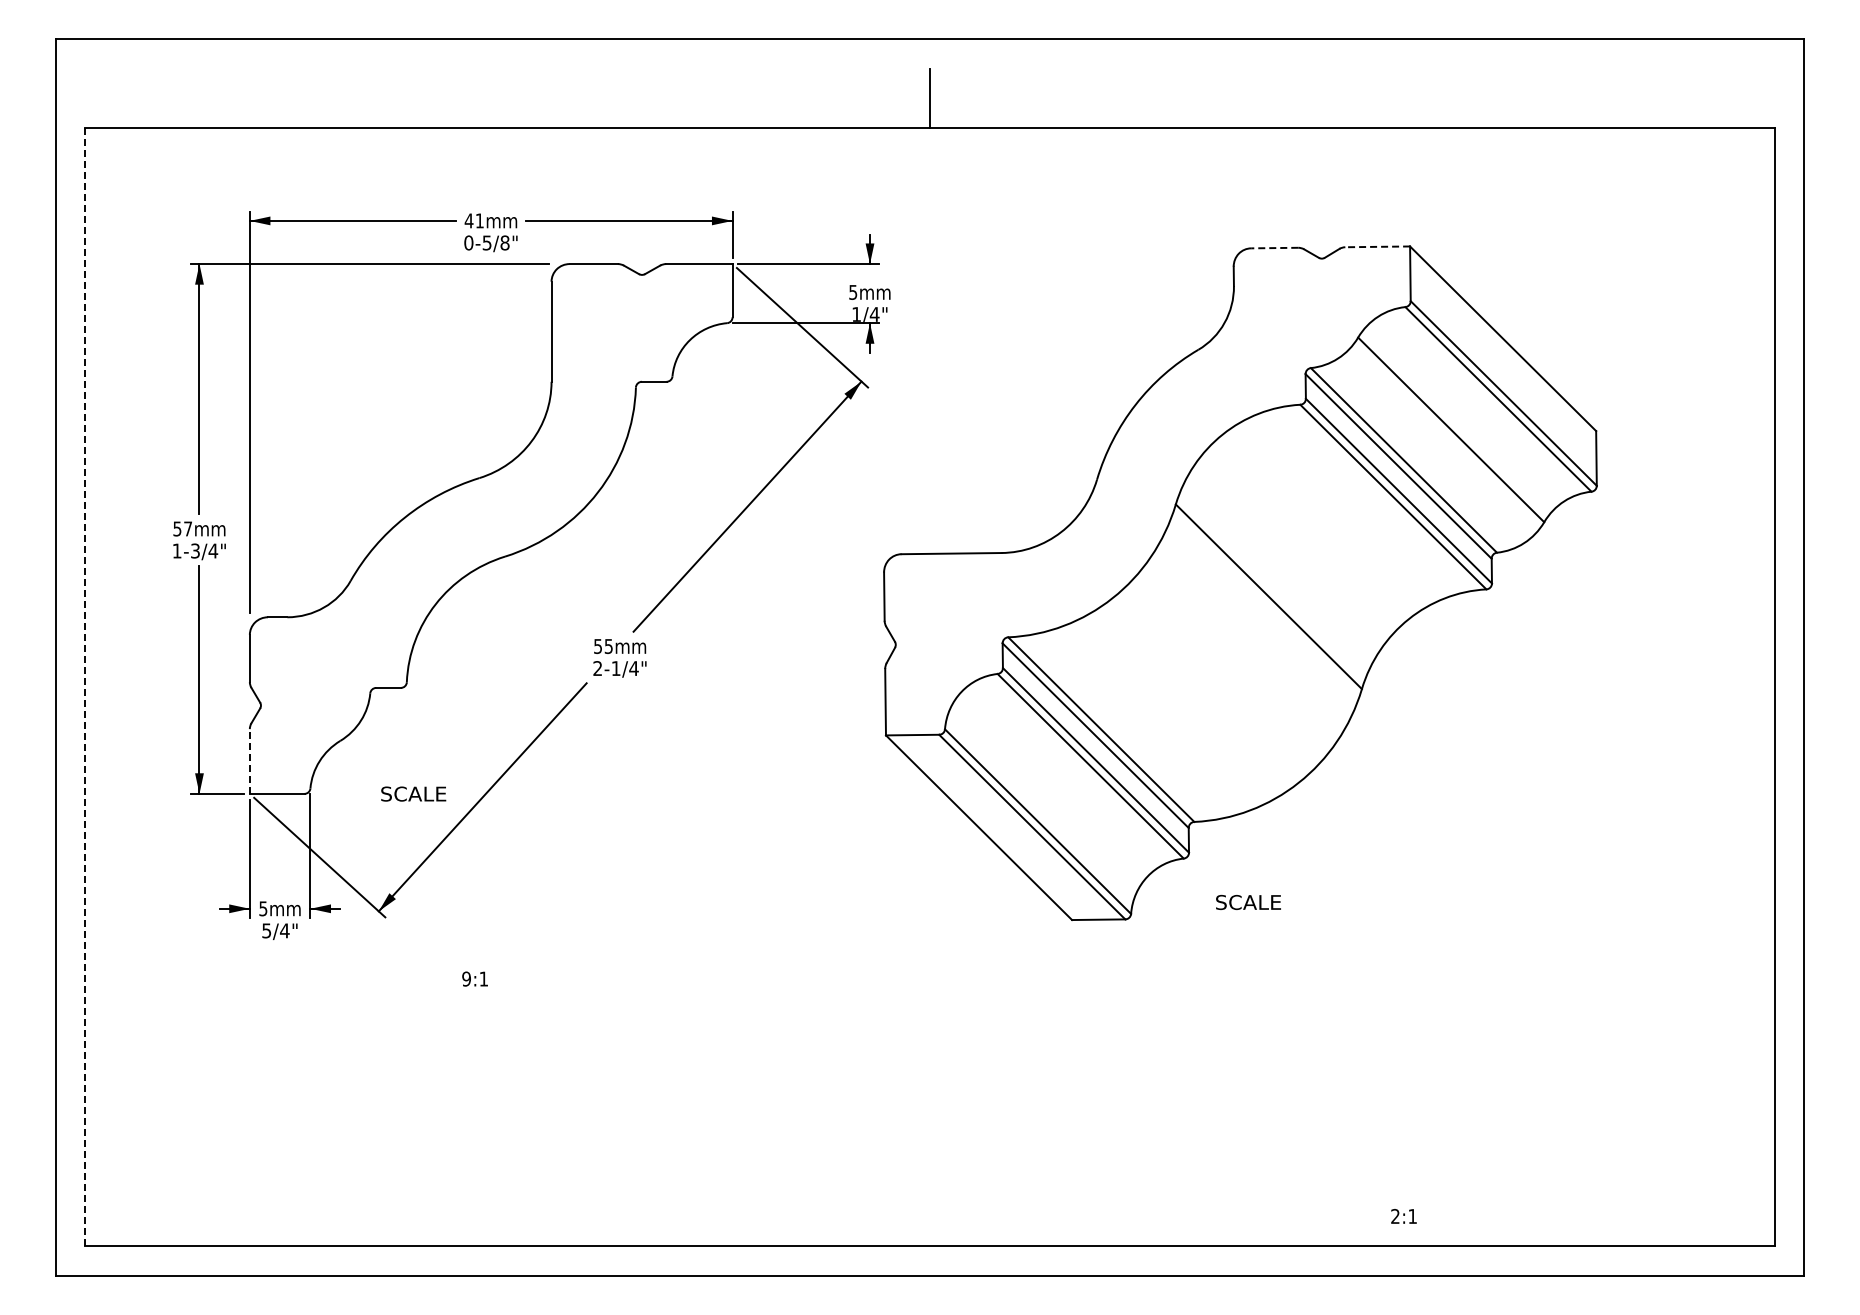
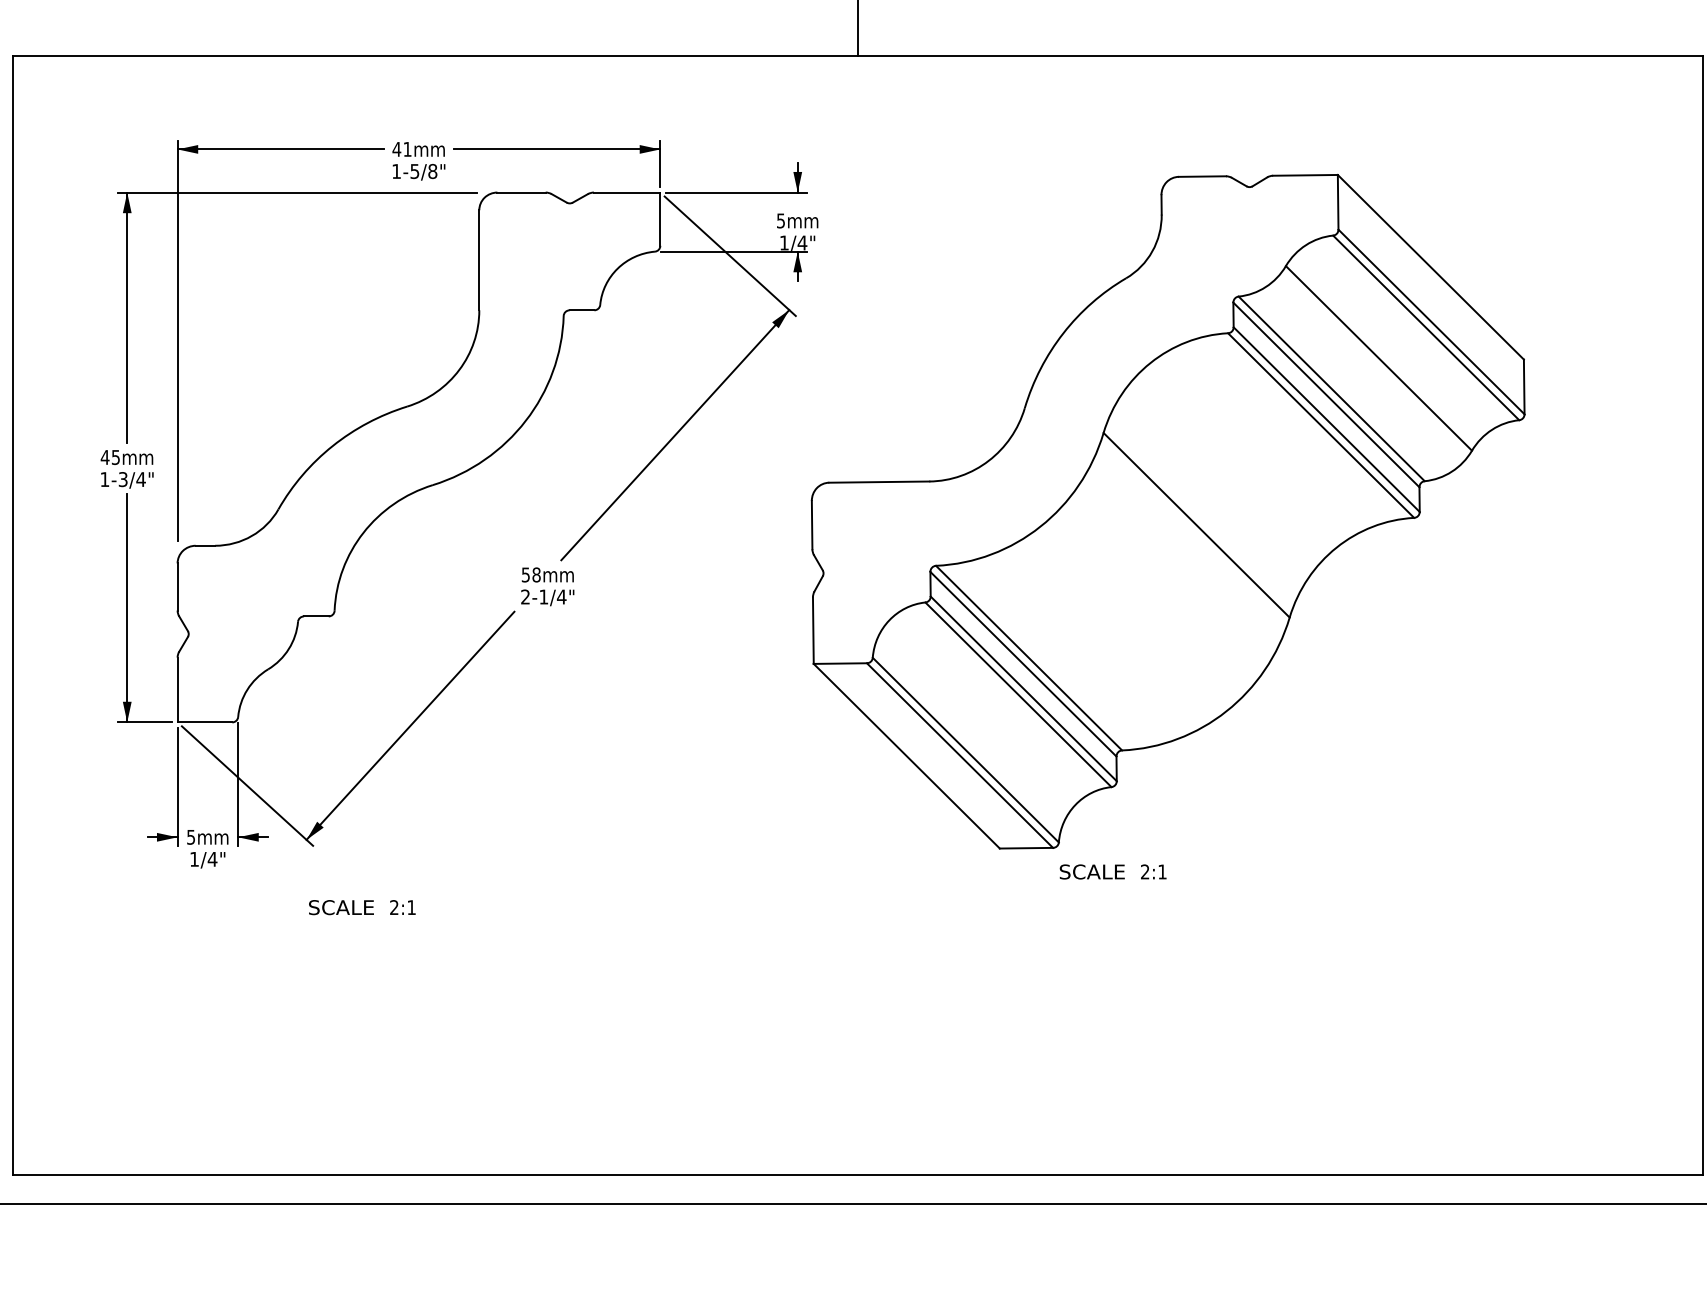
text: (468, 242) -> (396, 171), 0-5/8" -> 1-5/8"
line: (1377, 246) -> (1305, 175), dashed -> solid
line: (1274, 248) -> (1202, 177), dashed -> solid
text: (182, 528) -> (110, 457), 57 -> 45
text: (608, 645) -> (536, 574), 55 -> 58
line: (85, 686) -> (13, 615), dashed -> solid
line: (249, 761) -> (177, 690), dashed -> solid
text: (413, 793) -> (341, 907), moved
text: (1248, 901) -> (1092, 871), moved
text: (266, 930) -> (194, 859), 5/4" -> 1/4"
text: (466, 978) -> (394, 907), 9:1 -> 2:1
text: (1403, 1216) -> (1153, 872), moved

